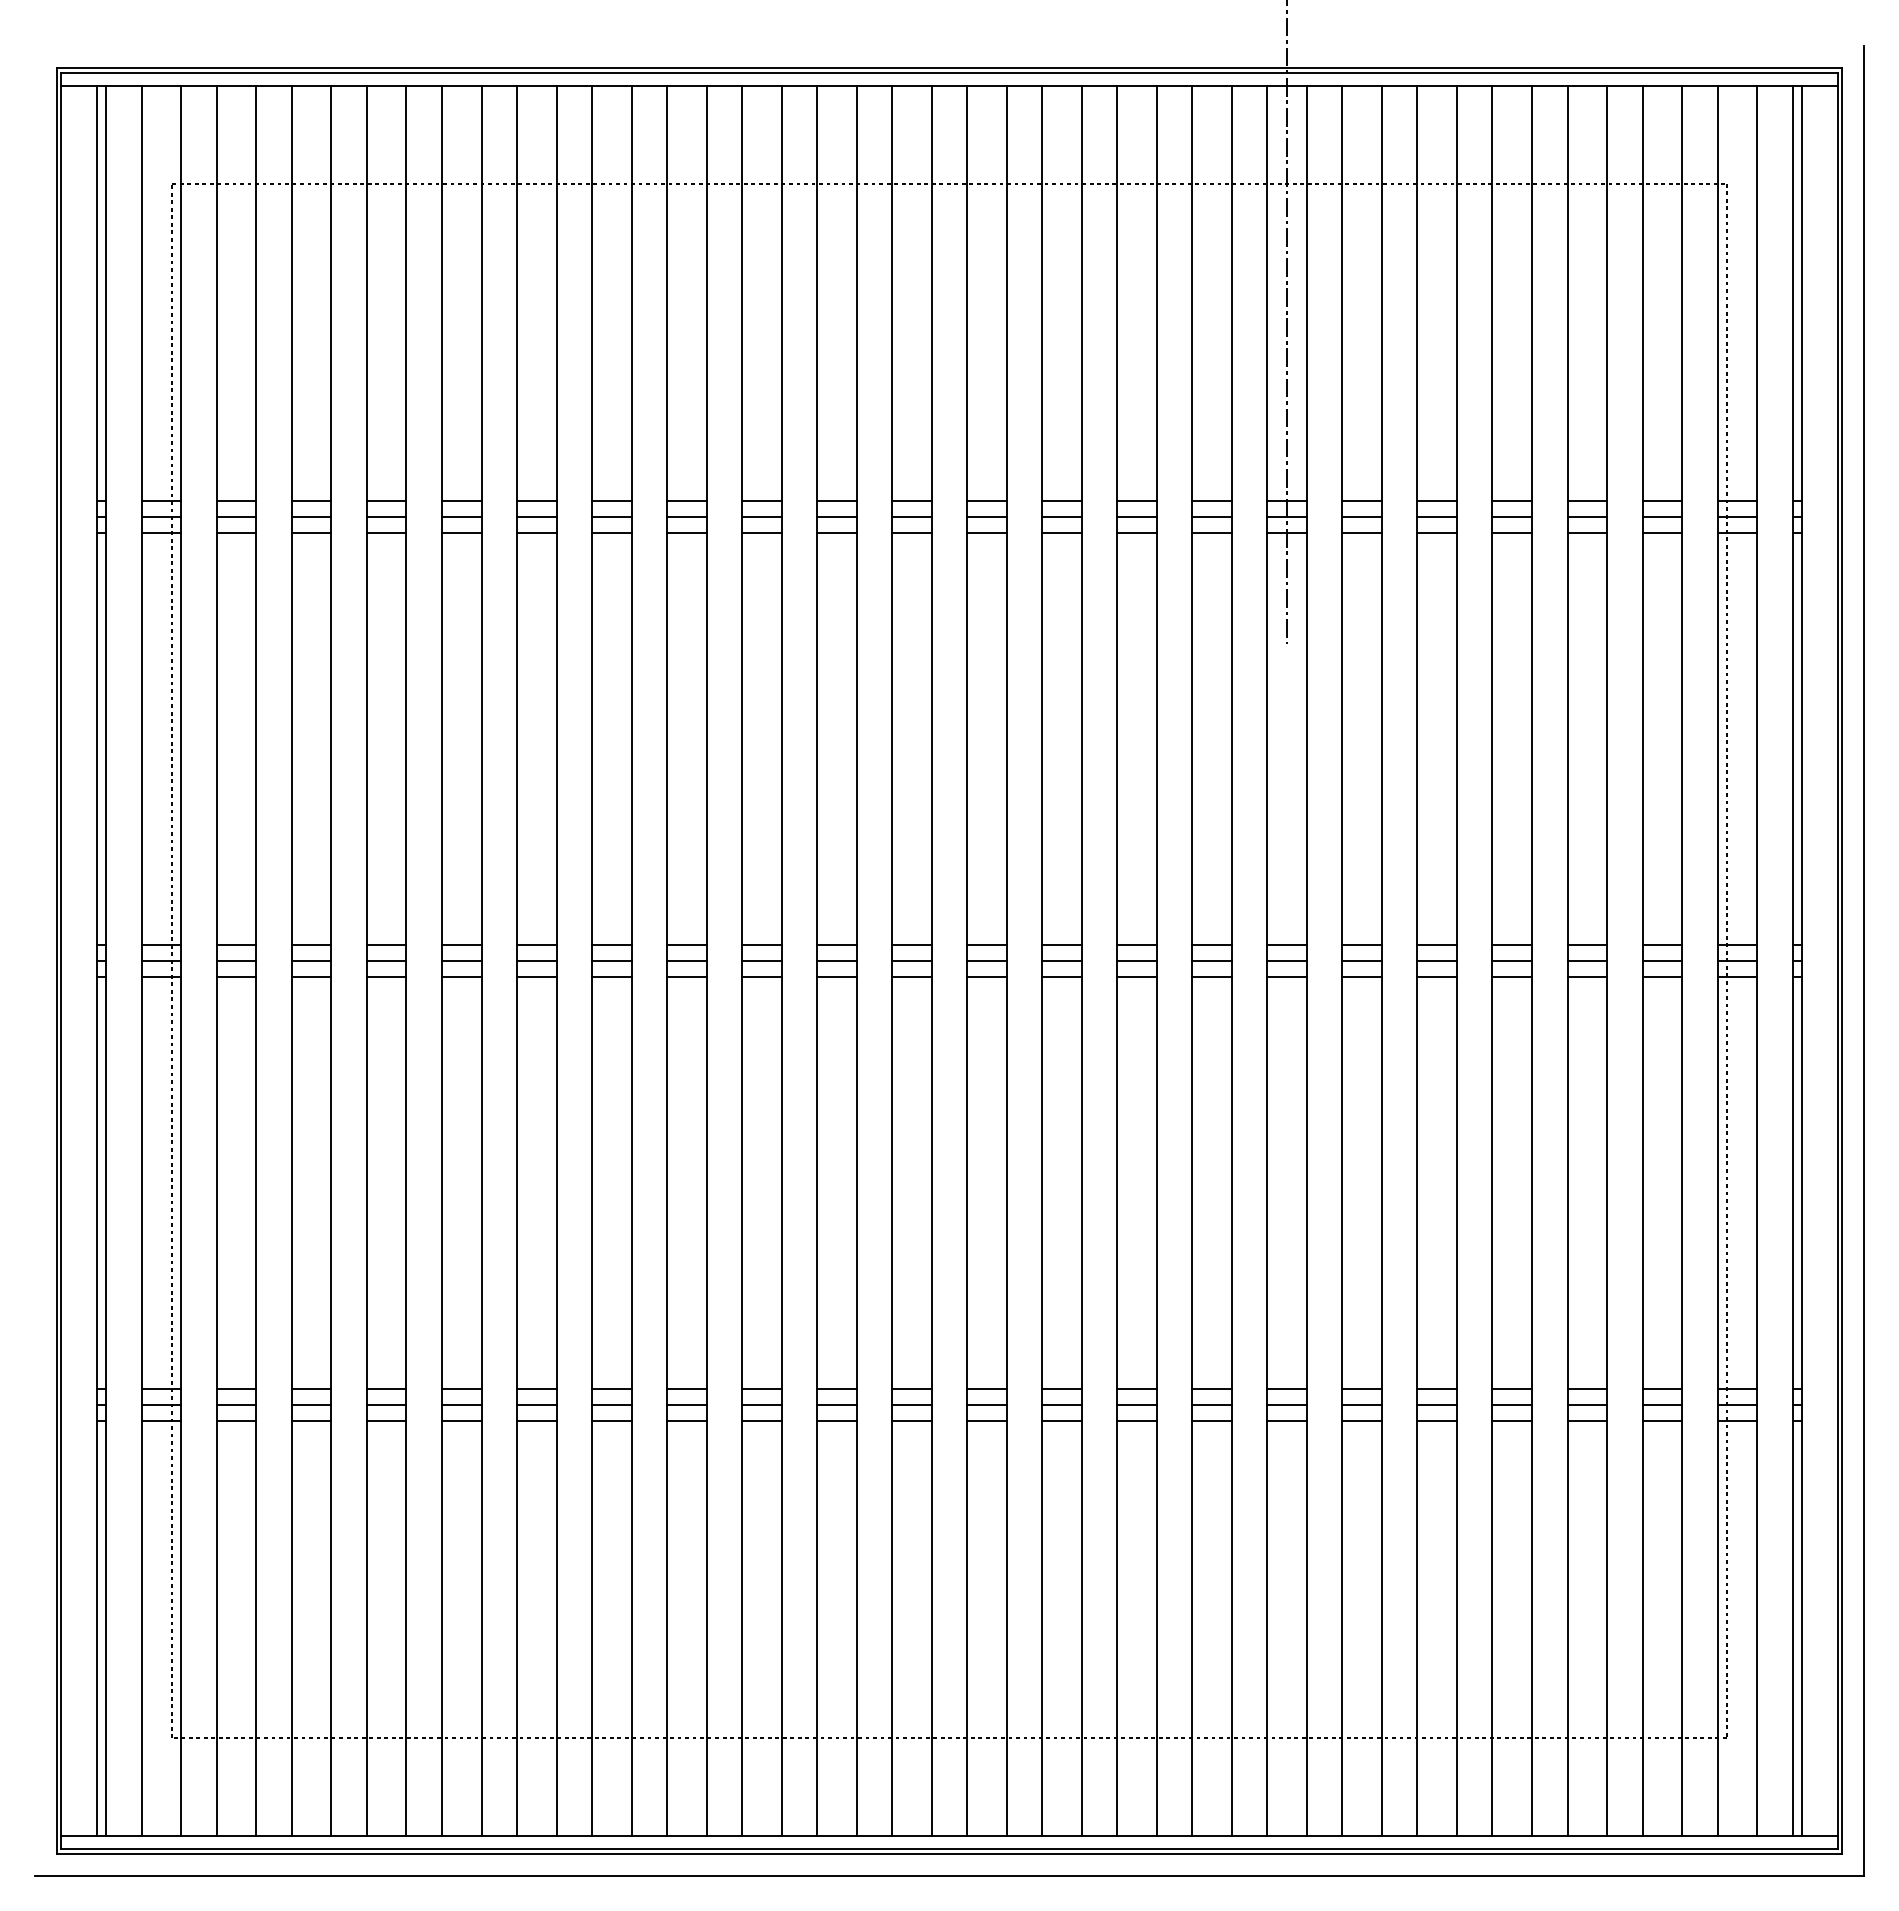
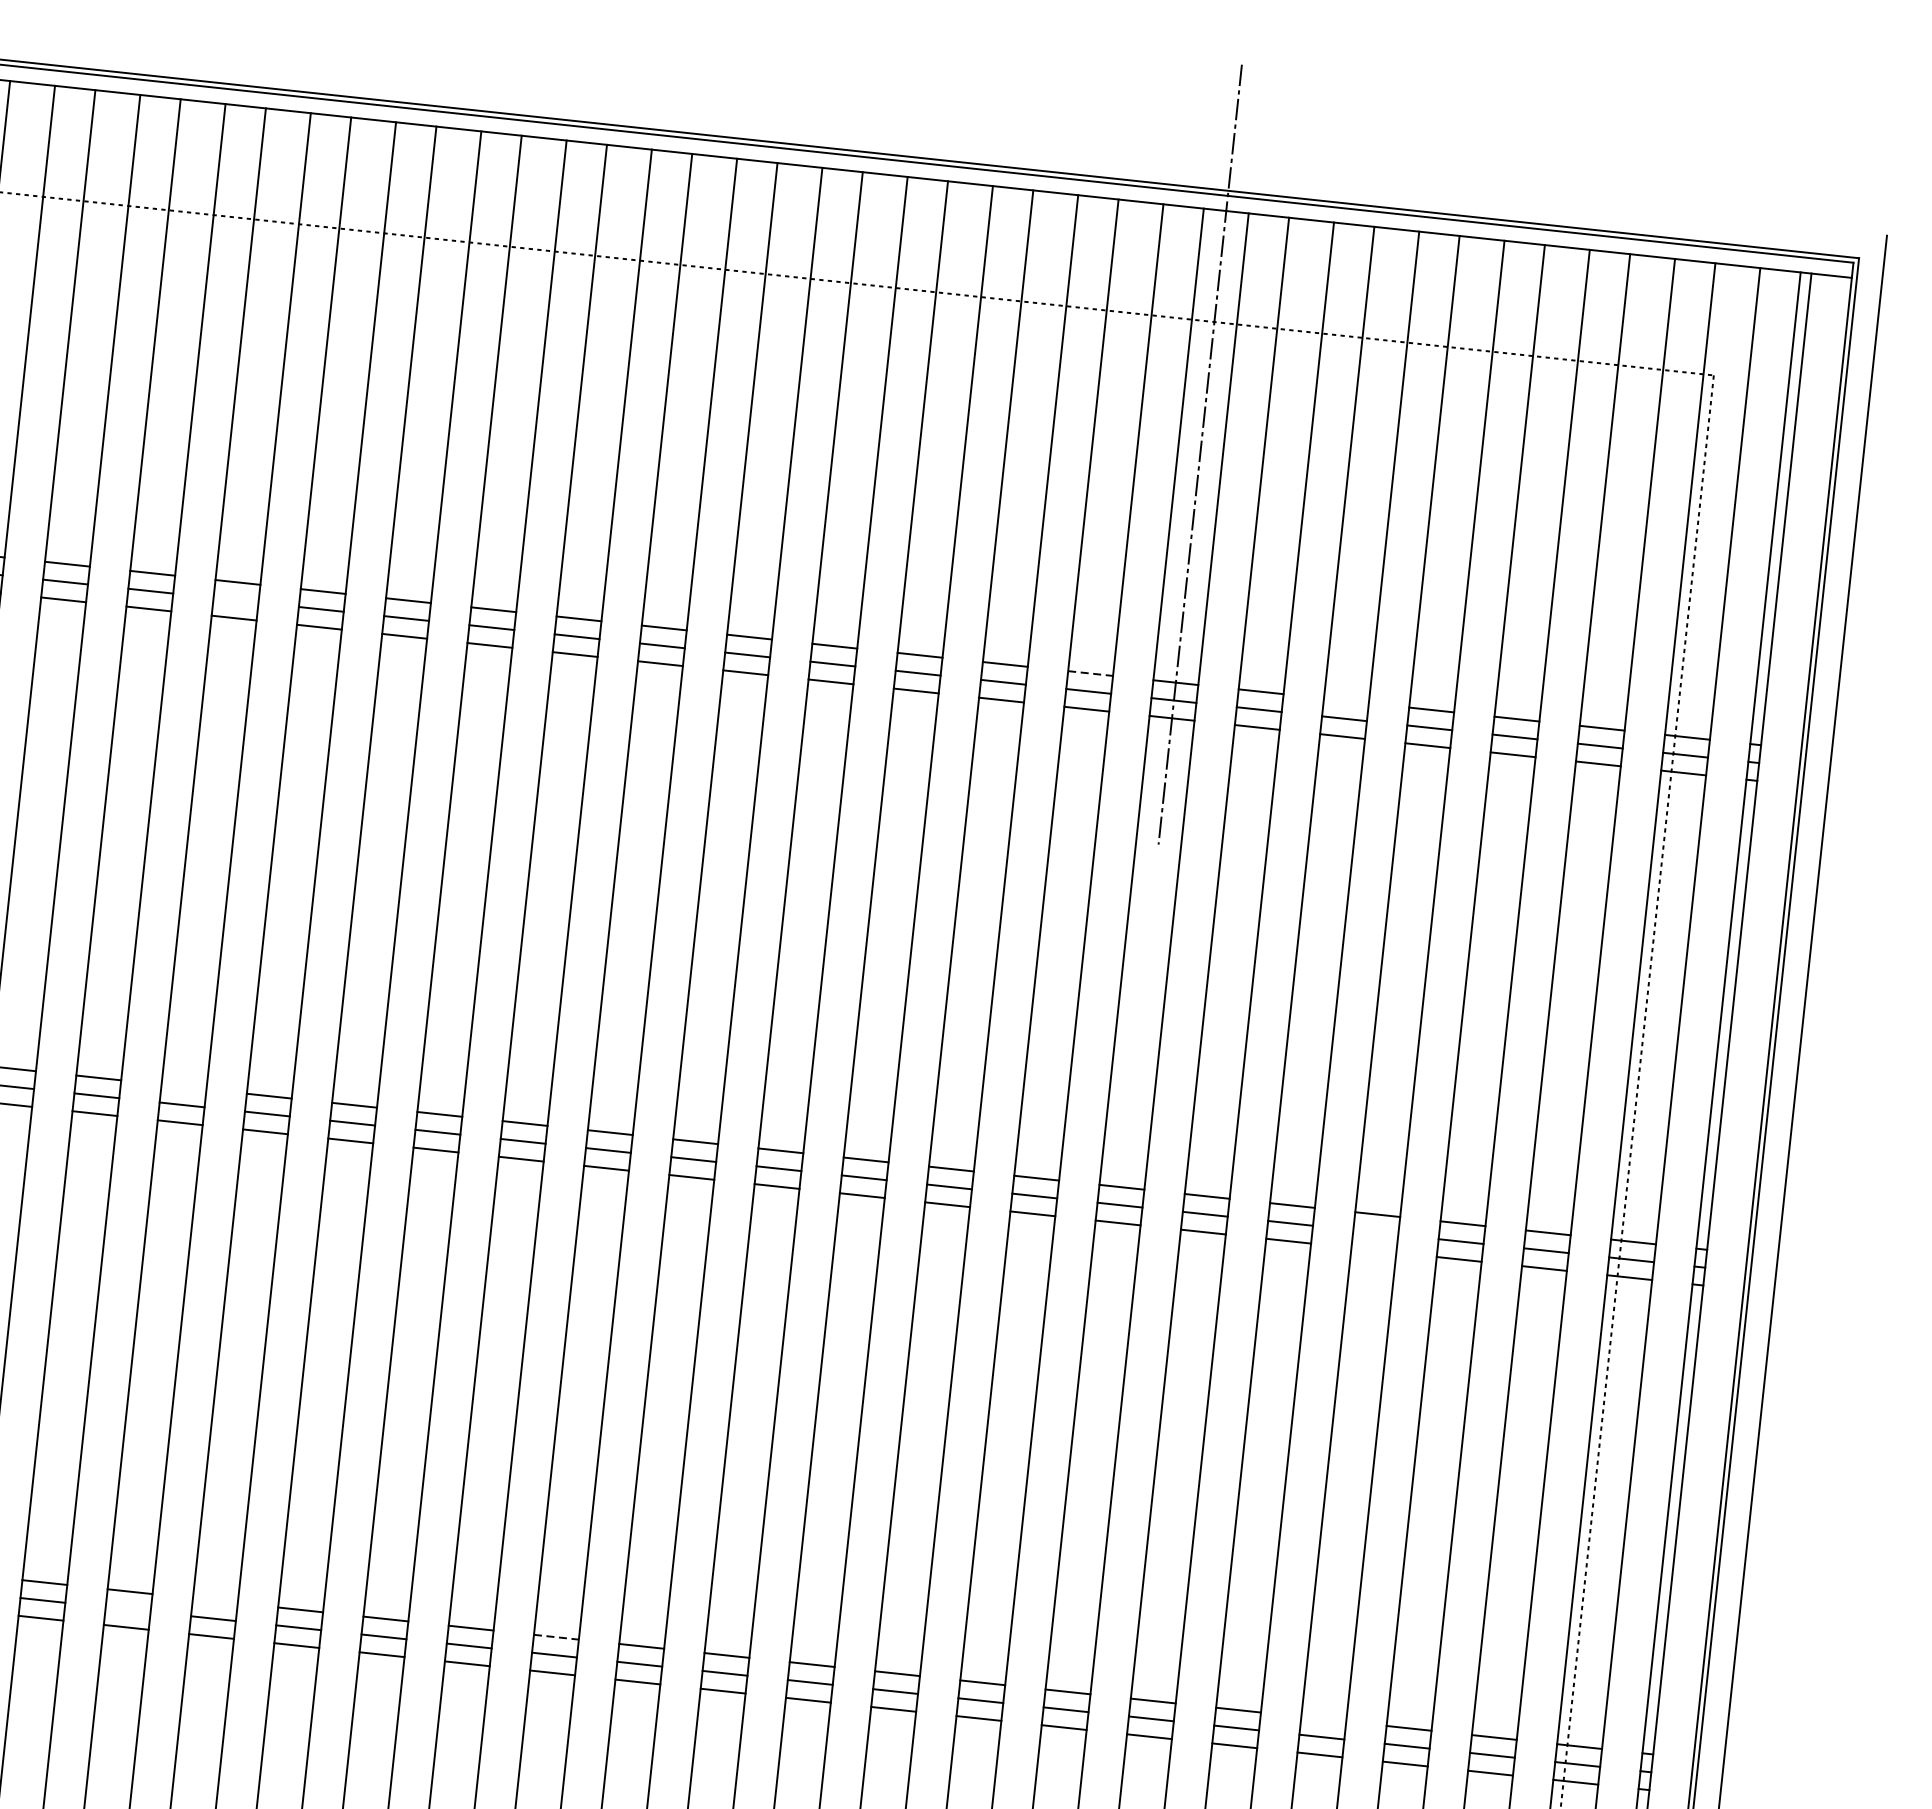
line: (1212, 501) -> (1091, 673), solid -> dashed
line: (1436, 501) -> (1345, 701), removed
line: (461, 516) -> (235, 599), removed
line: (461, 945) -> (183, 1087), removed
line: (1512, 961) -> (1376, 1233), removed
line: (1512, 976) -> (1374, 1250), removed
line: (536, 1389) -> (215, 1600), removed
line: (836, 1389) -> (555, 1637), solid -> dashed
line: (1512, 1389) -> (1324, 1719), removed
line: (461, 1405) -> (127, 1609), removed

